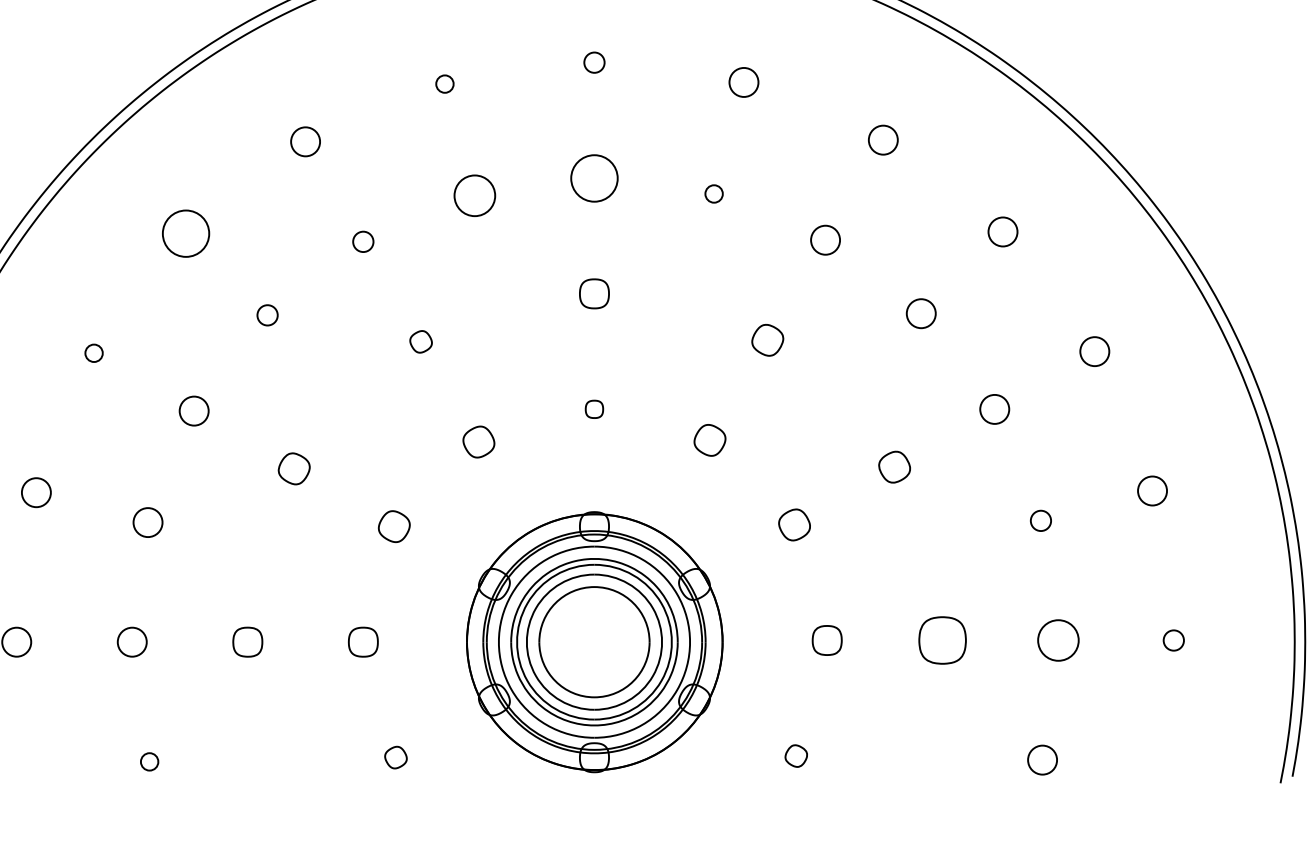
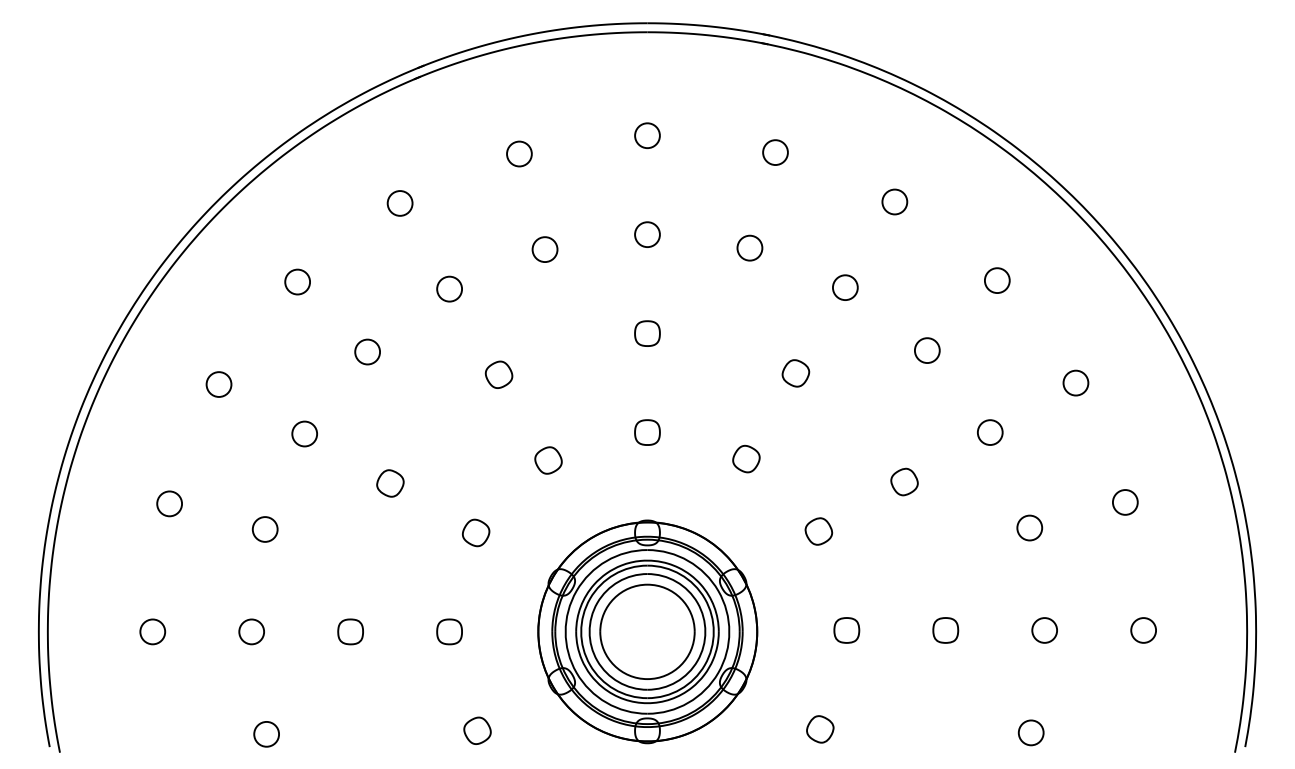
circle: (594, 62) -> (647, 135), size x1.43
circle: (444, 83) -> (519, 153), size x1.67
circle: (594, 178) -> (647, 234), size x0.62
circle: (713, 193) -> (749, 247), size x1.67
circle: (474, 195) -> (544, 249), size x0.71
circle: (185, 232) -> (297, 281), size x0.62
circle: (363, 241) -> (449, 288), size x1.43
circle: (267, 314) -> (367, 351), size x1.43
part: (420, 341) -> (498, 374), size x1.43
circle: (93, 353) -> (218, 384), size x1.67
part: (594, 409) -> (647, 432), size x1.67
circle: (1040, 520) -> (1029, 527), size x1.43
part: (942, 640) -> (945, 630), size x0.62
circle: (1058, 640) -> (1044, 630), size x0.71
circle: (1173, 640) -> (1143, 630), size x1.43
part: (796, 756) -> (820, 729), size x1.43
part: (395, 757) -> (477, 730), size x1.43
circle: (149, 762) -> (266, 734), size x1.67

